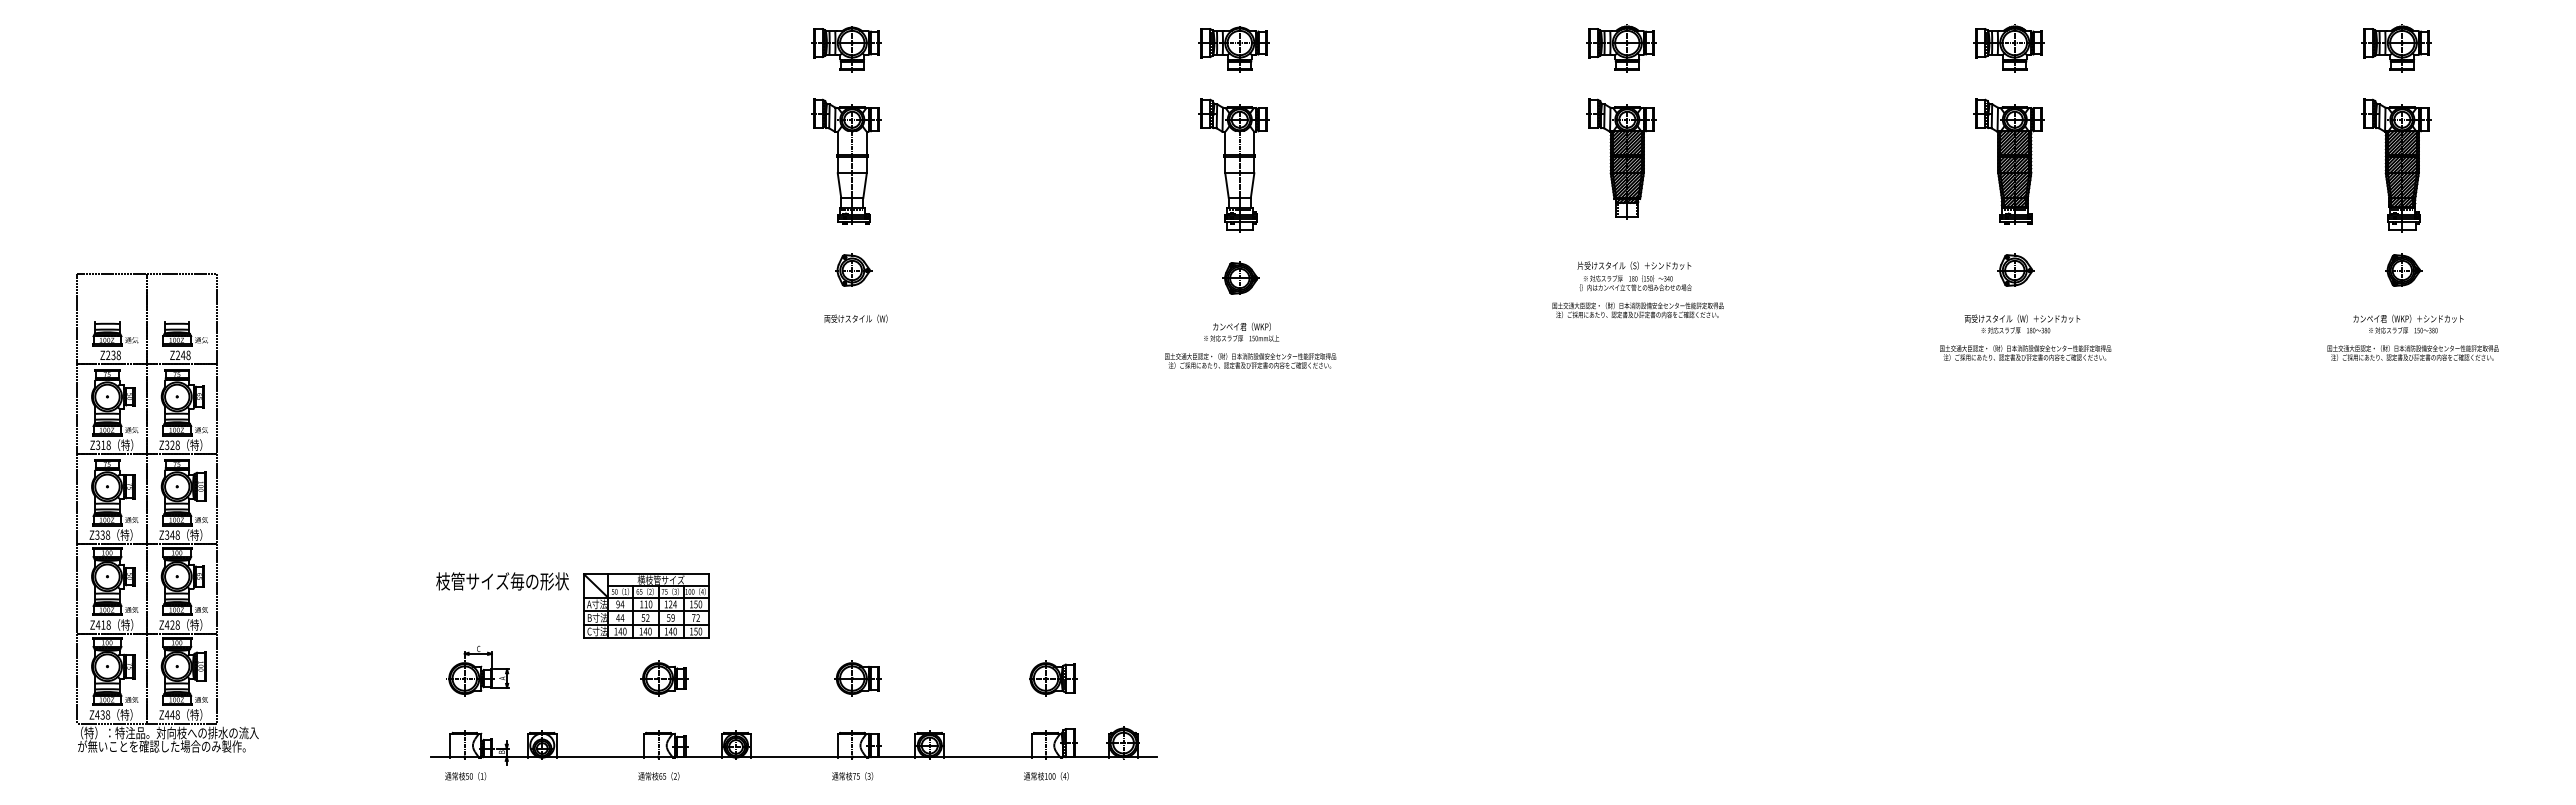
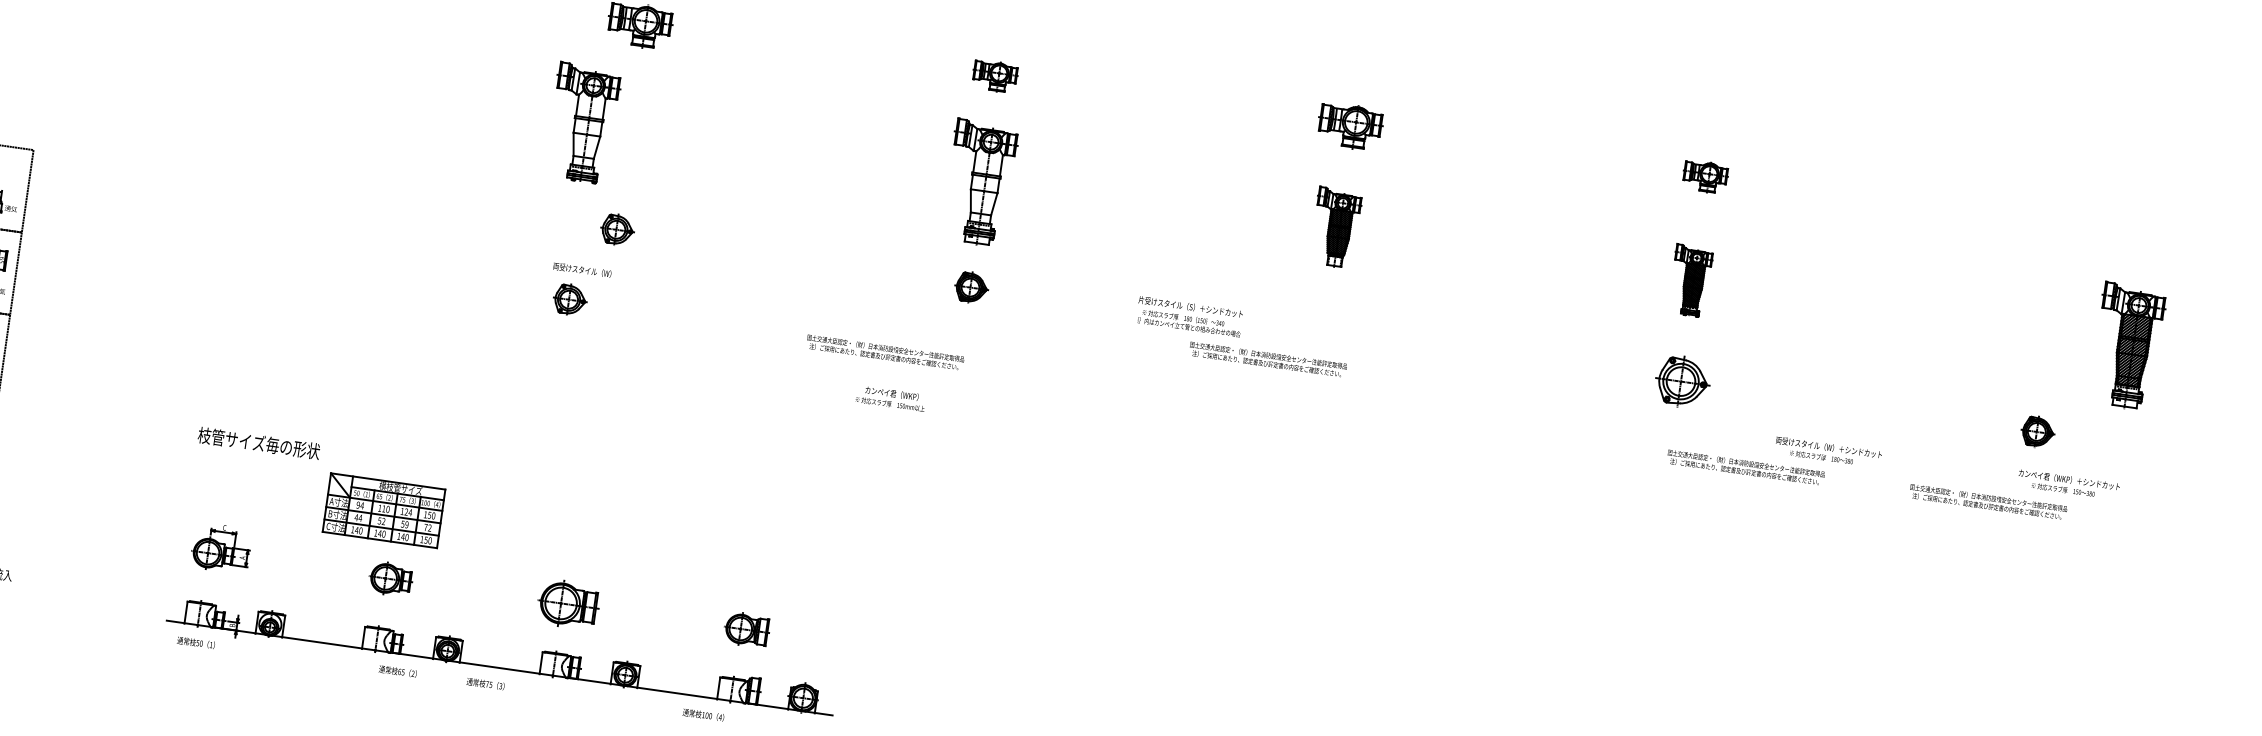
part: (2008, 48) -> (1704, 177), size x0.7
part: (2396, 48) -> (2060, 227), removed
part: (1233, 49) -> (994, 76), size x0.7
part: (1621, 158) -> (1335, 227), size x0.7
part: (846, 161) -> (583, 123), moved
part: (2008, 161) -> (1690, 280), size x0.6
part: (2396, 165) -> (2127, 346), moved
part: (2015, 269) -> (1682, 380), size x1.6
text: (1634, 276) -> (1189, 316), moved
text: (1637, 310) -> (1267, 359), moved
text: (855, 318) -> (581, 269), moved
text: (2022, 323) -> (1828, 451), moved
text: (2408, 323) -> (2068, 484), moved
text: (1241, 331) -> (890, 397), moved
part: (813, 351) -> (570, 298), added
text: (2025, 352) -> (1745, 467), moved
text: (2412, 352) -> (1987, 501), moved
text: (1250, 360) -> (885, 352), moved
text: (502, 581) -> (258, 443), moved
part: (857, 678) -> (567, 604), size x1.4
text: (658, 776) -> (397, 671), moved
text: (852, 776) -> (485, 684), moved
text: (1046, 776) -> (703, 715), moved

